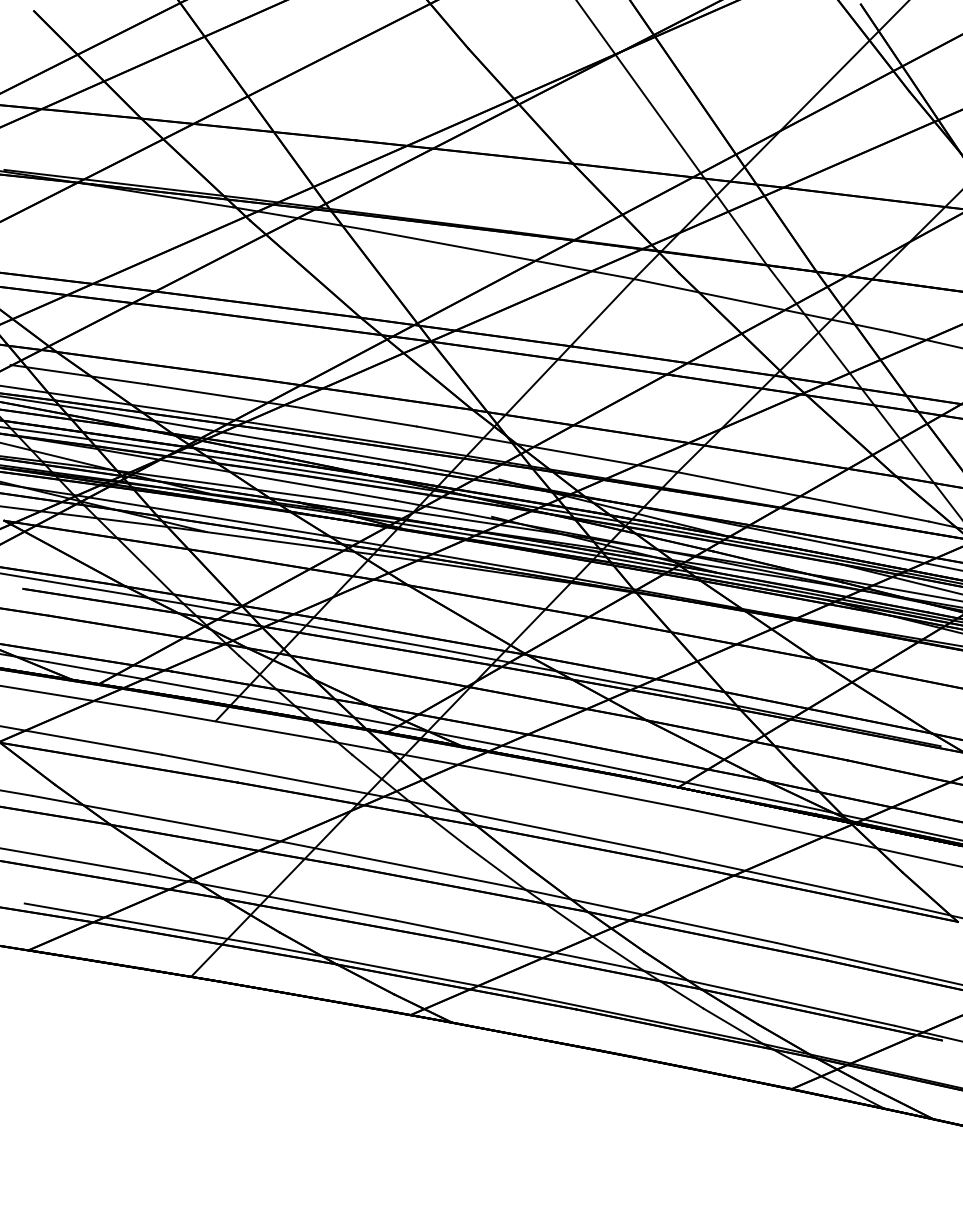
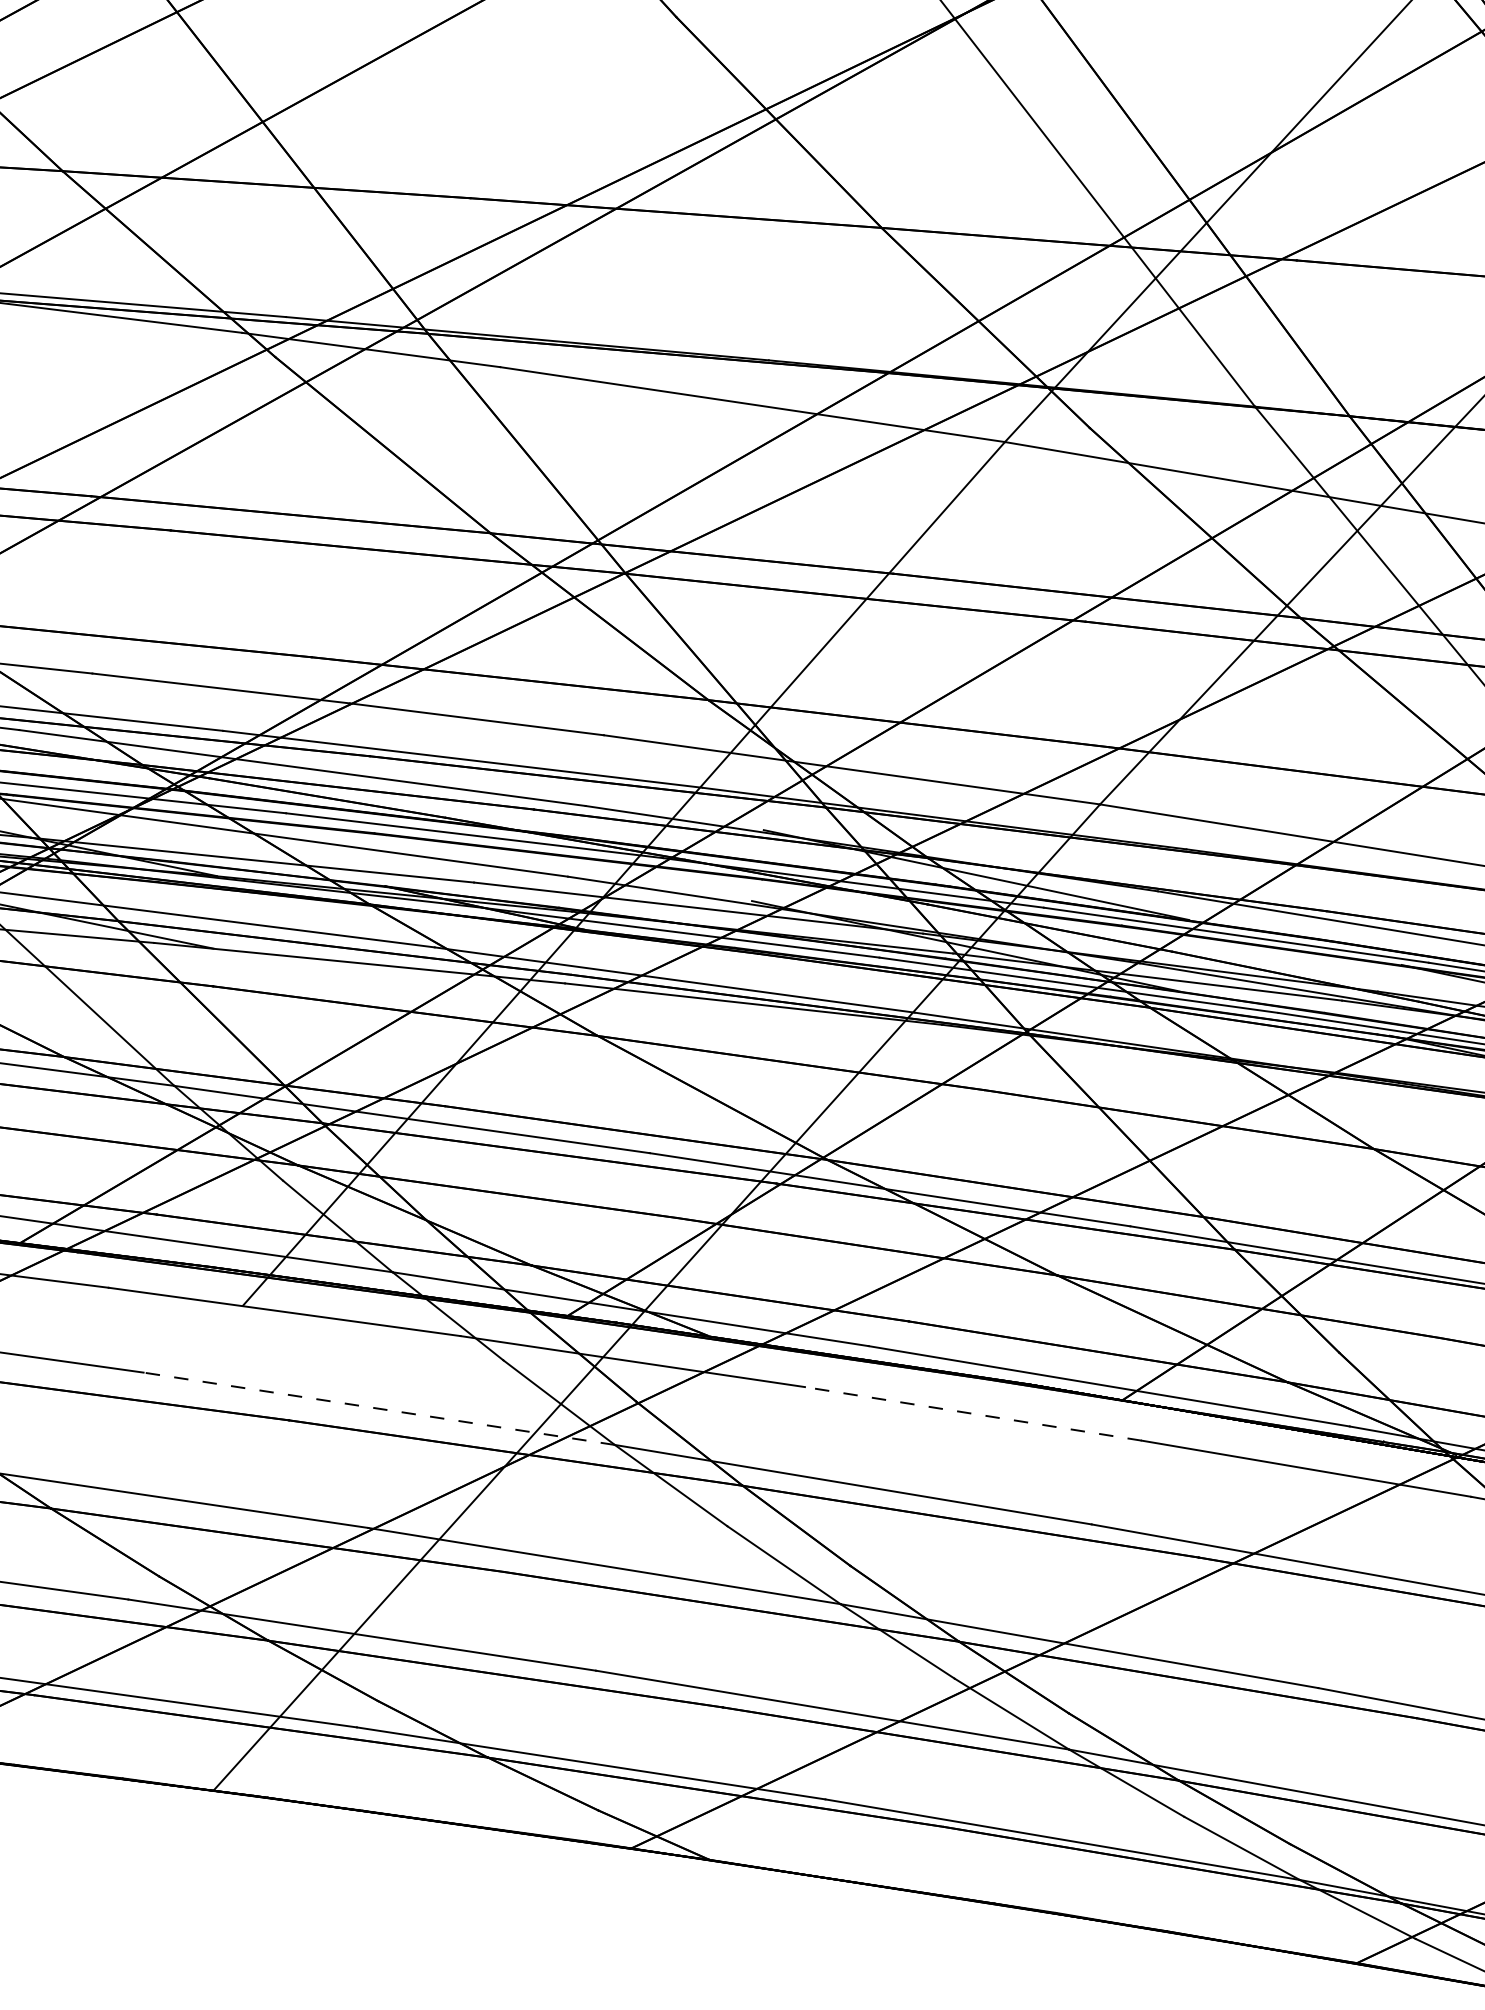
line: (285, 778) -> (378, 1409), solid -> dashed
line: (598, 791) -> (971, 1413), solid -> dashed

